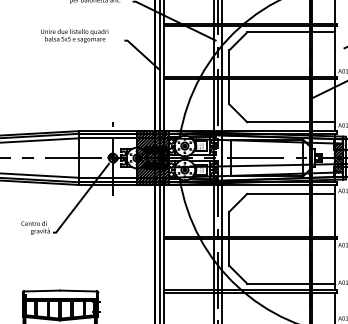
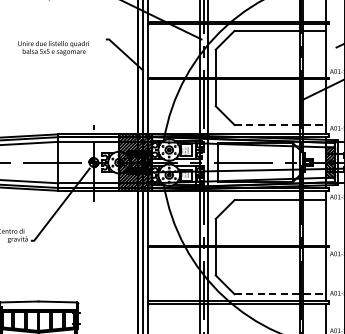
text: (74, 35) -> (53, 47), moved
line: (290, 122) -> (279, 125), solid -> dashed
line: (290, 283) -> (279, 294), solid -> dashed

